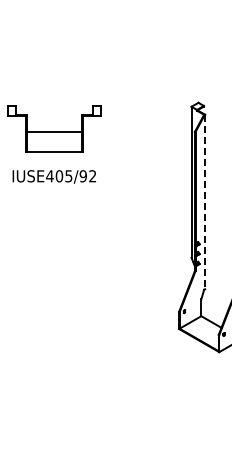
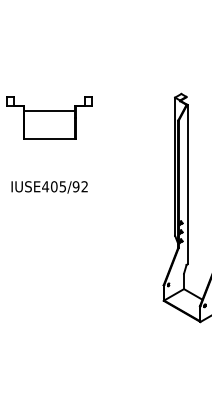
line: (54, 131) -> (49, 110), moved
text: (53, 176) -> (48, 186), moved
line: (205, 202) -> (187, 185), dashed -> solid

